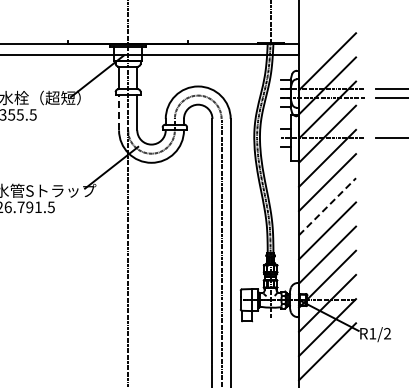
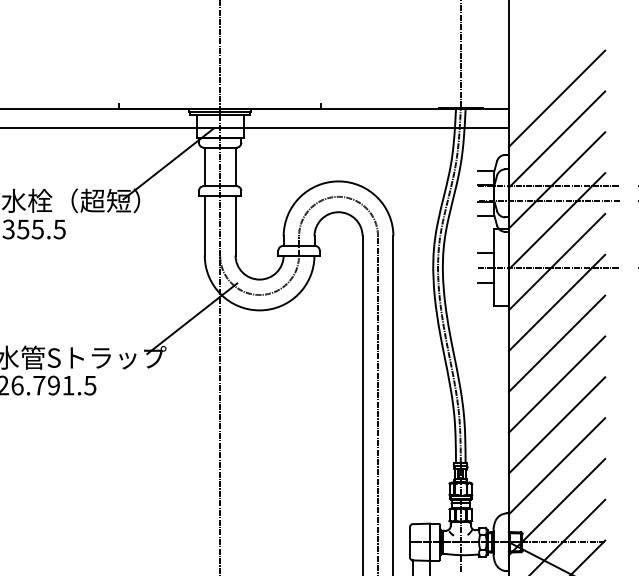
line: (327, 37) -> (556, 98), added
line: (119, 112) -> (205, 225), dashed -> solid
line: (327, 206) -> (556, 384), dashed -> solid

